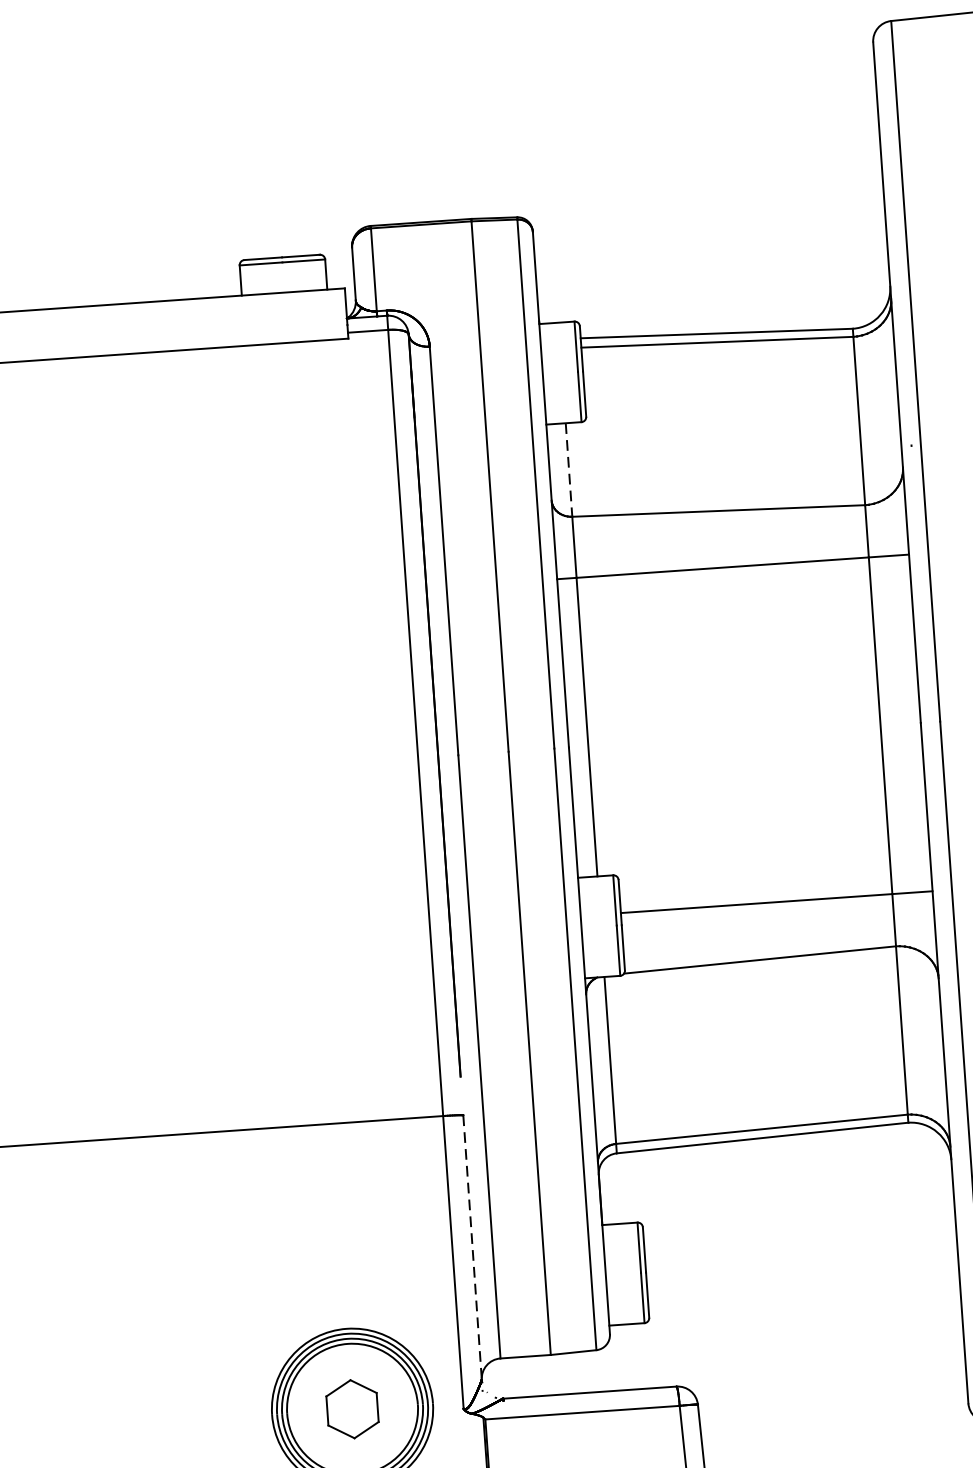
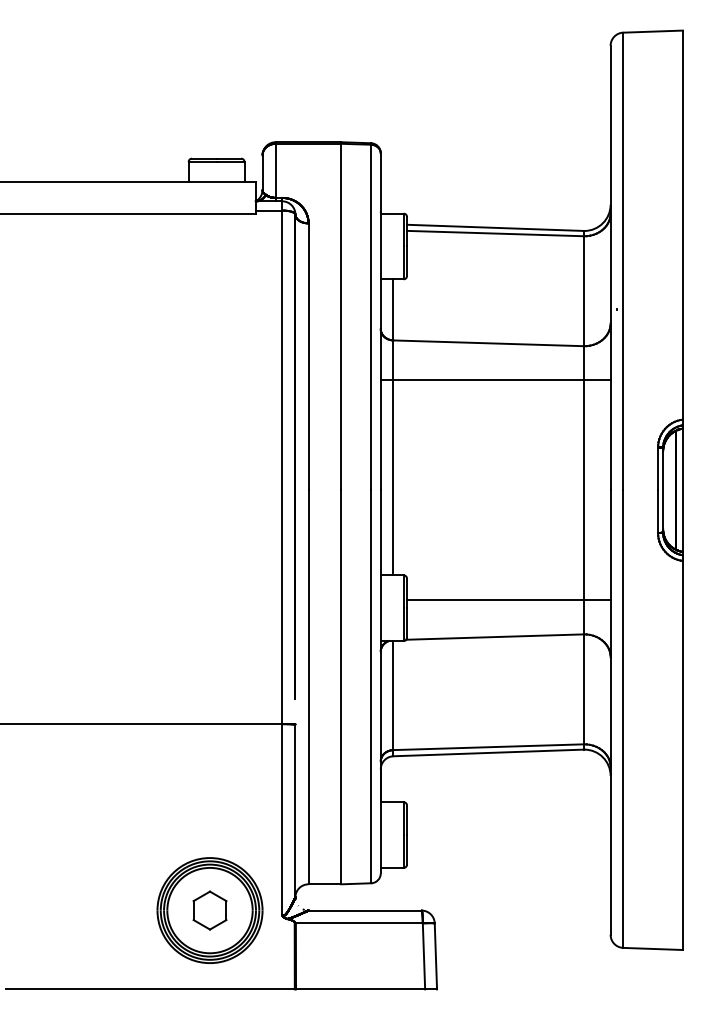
line: (569, 469) -> (393, 309), dashed -> solid
line: (472, 1248) -> (295, 811), dashed -> solid

